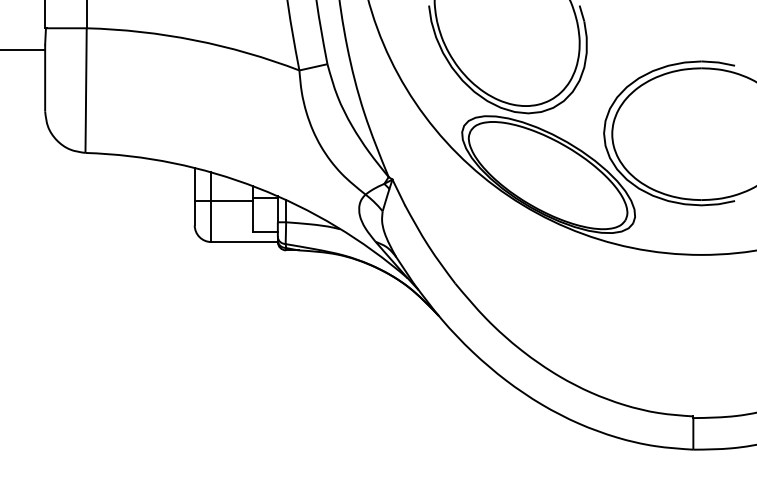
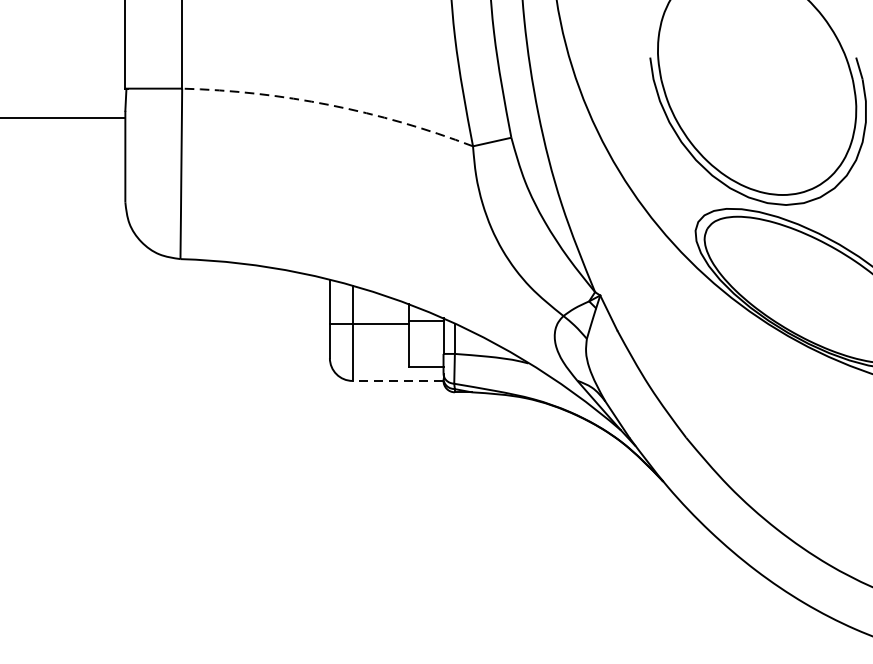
arc: (194, 40) -> (329, 105), solid -> dashed
line: (244, 242) -> (397, 381), solid -> dashed

